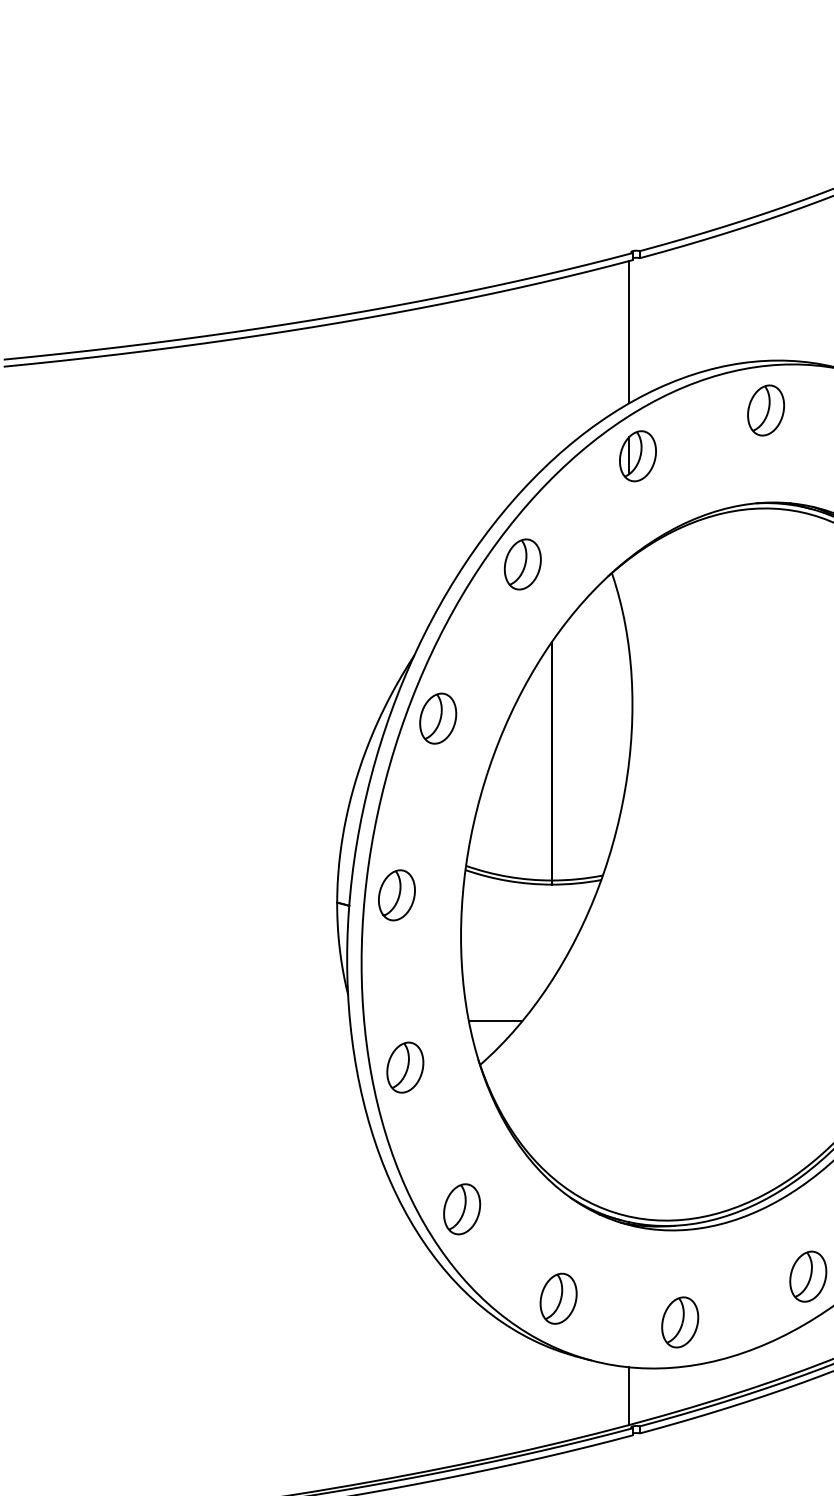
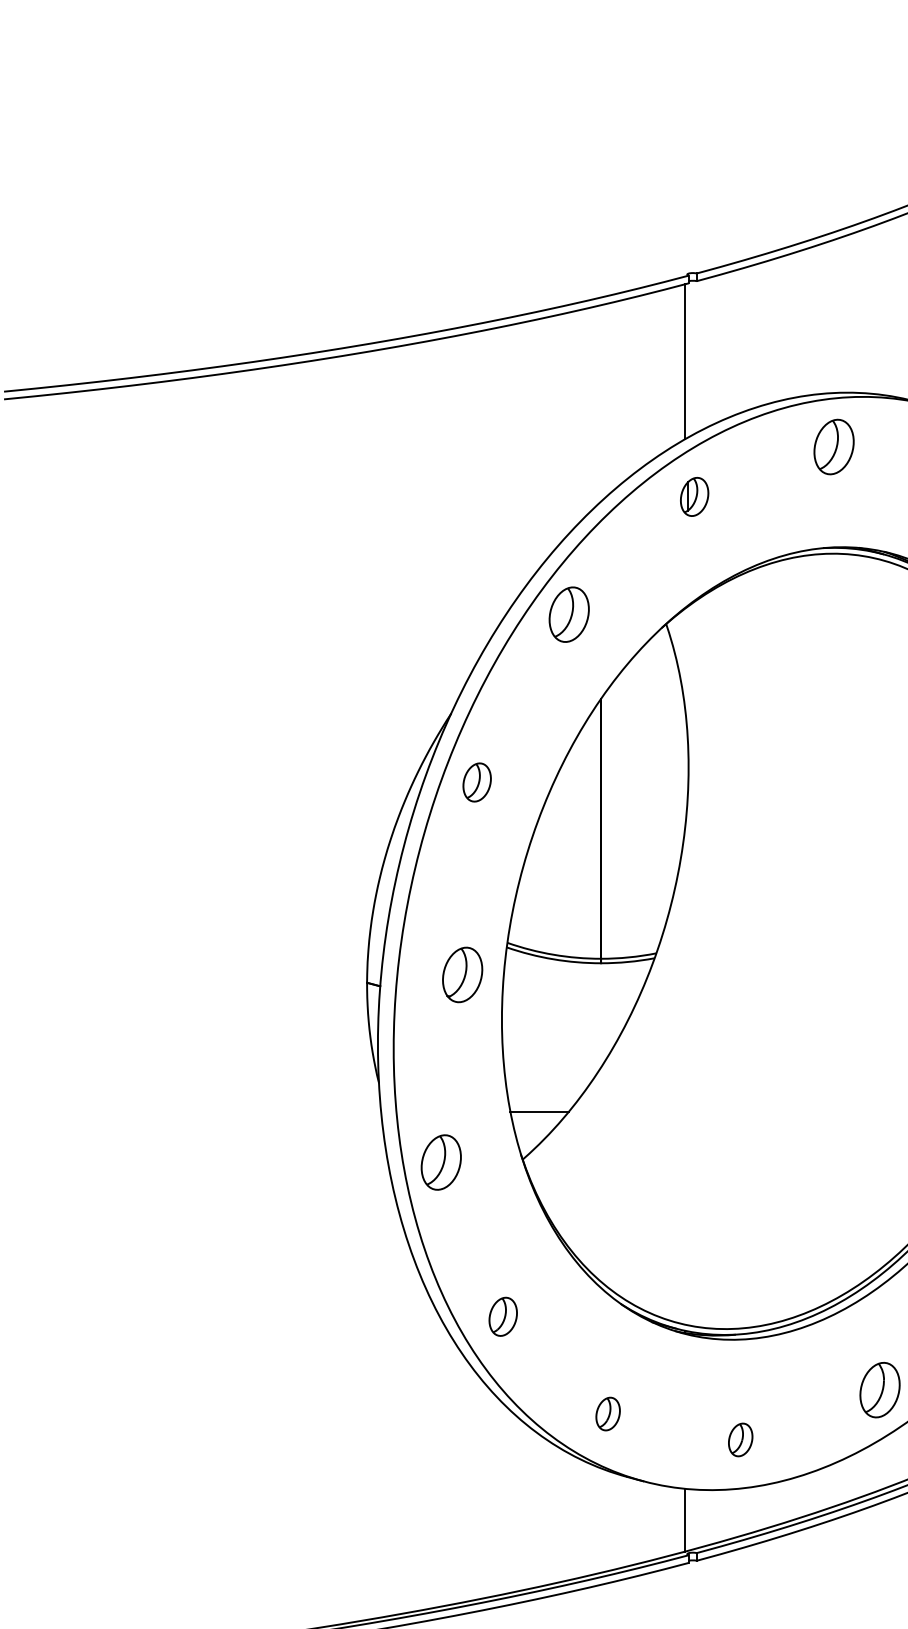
part: (637, 456) -> (694, 497), size x0.7
part: (438, 718) -> (477, 782), size x0.7
part: (396, 895) -> (462, 975), moved
part: (462, 1209) -> (503, 1316), size x0.7
part: (558, 1298) -> (608, 1413), size x0.6
part: (680, 1322) -> (740, 1440), size x0.6

